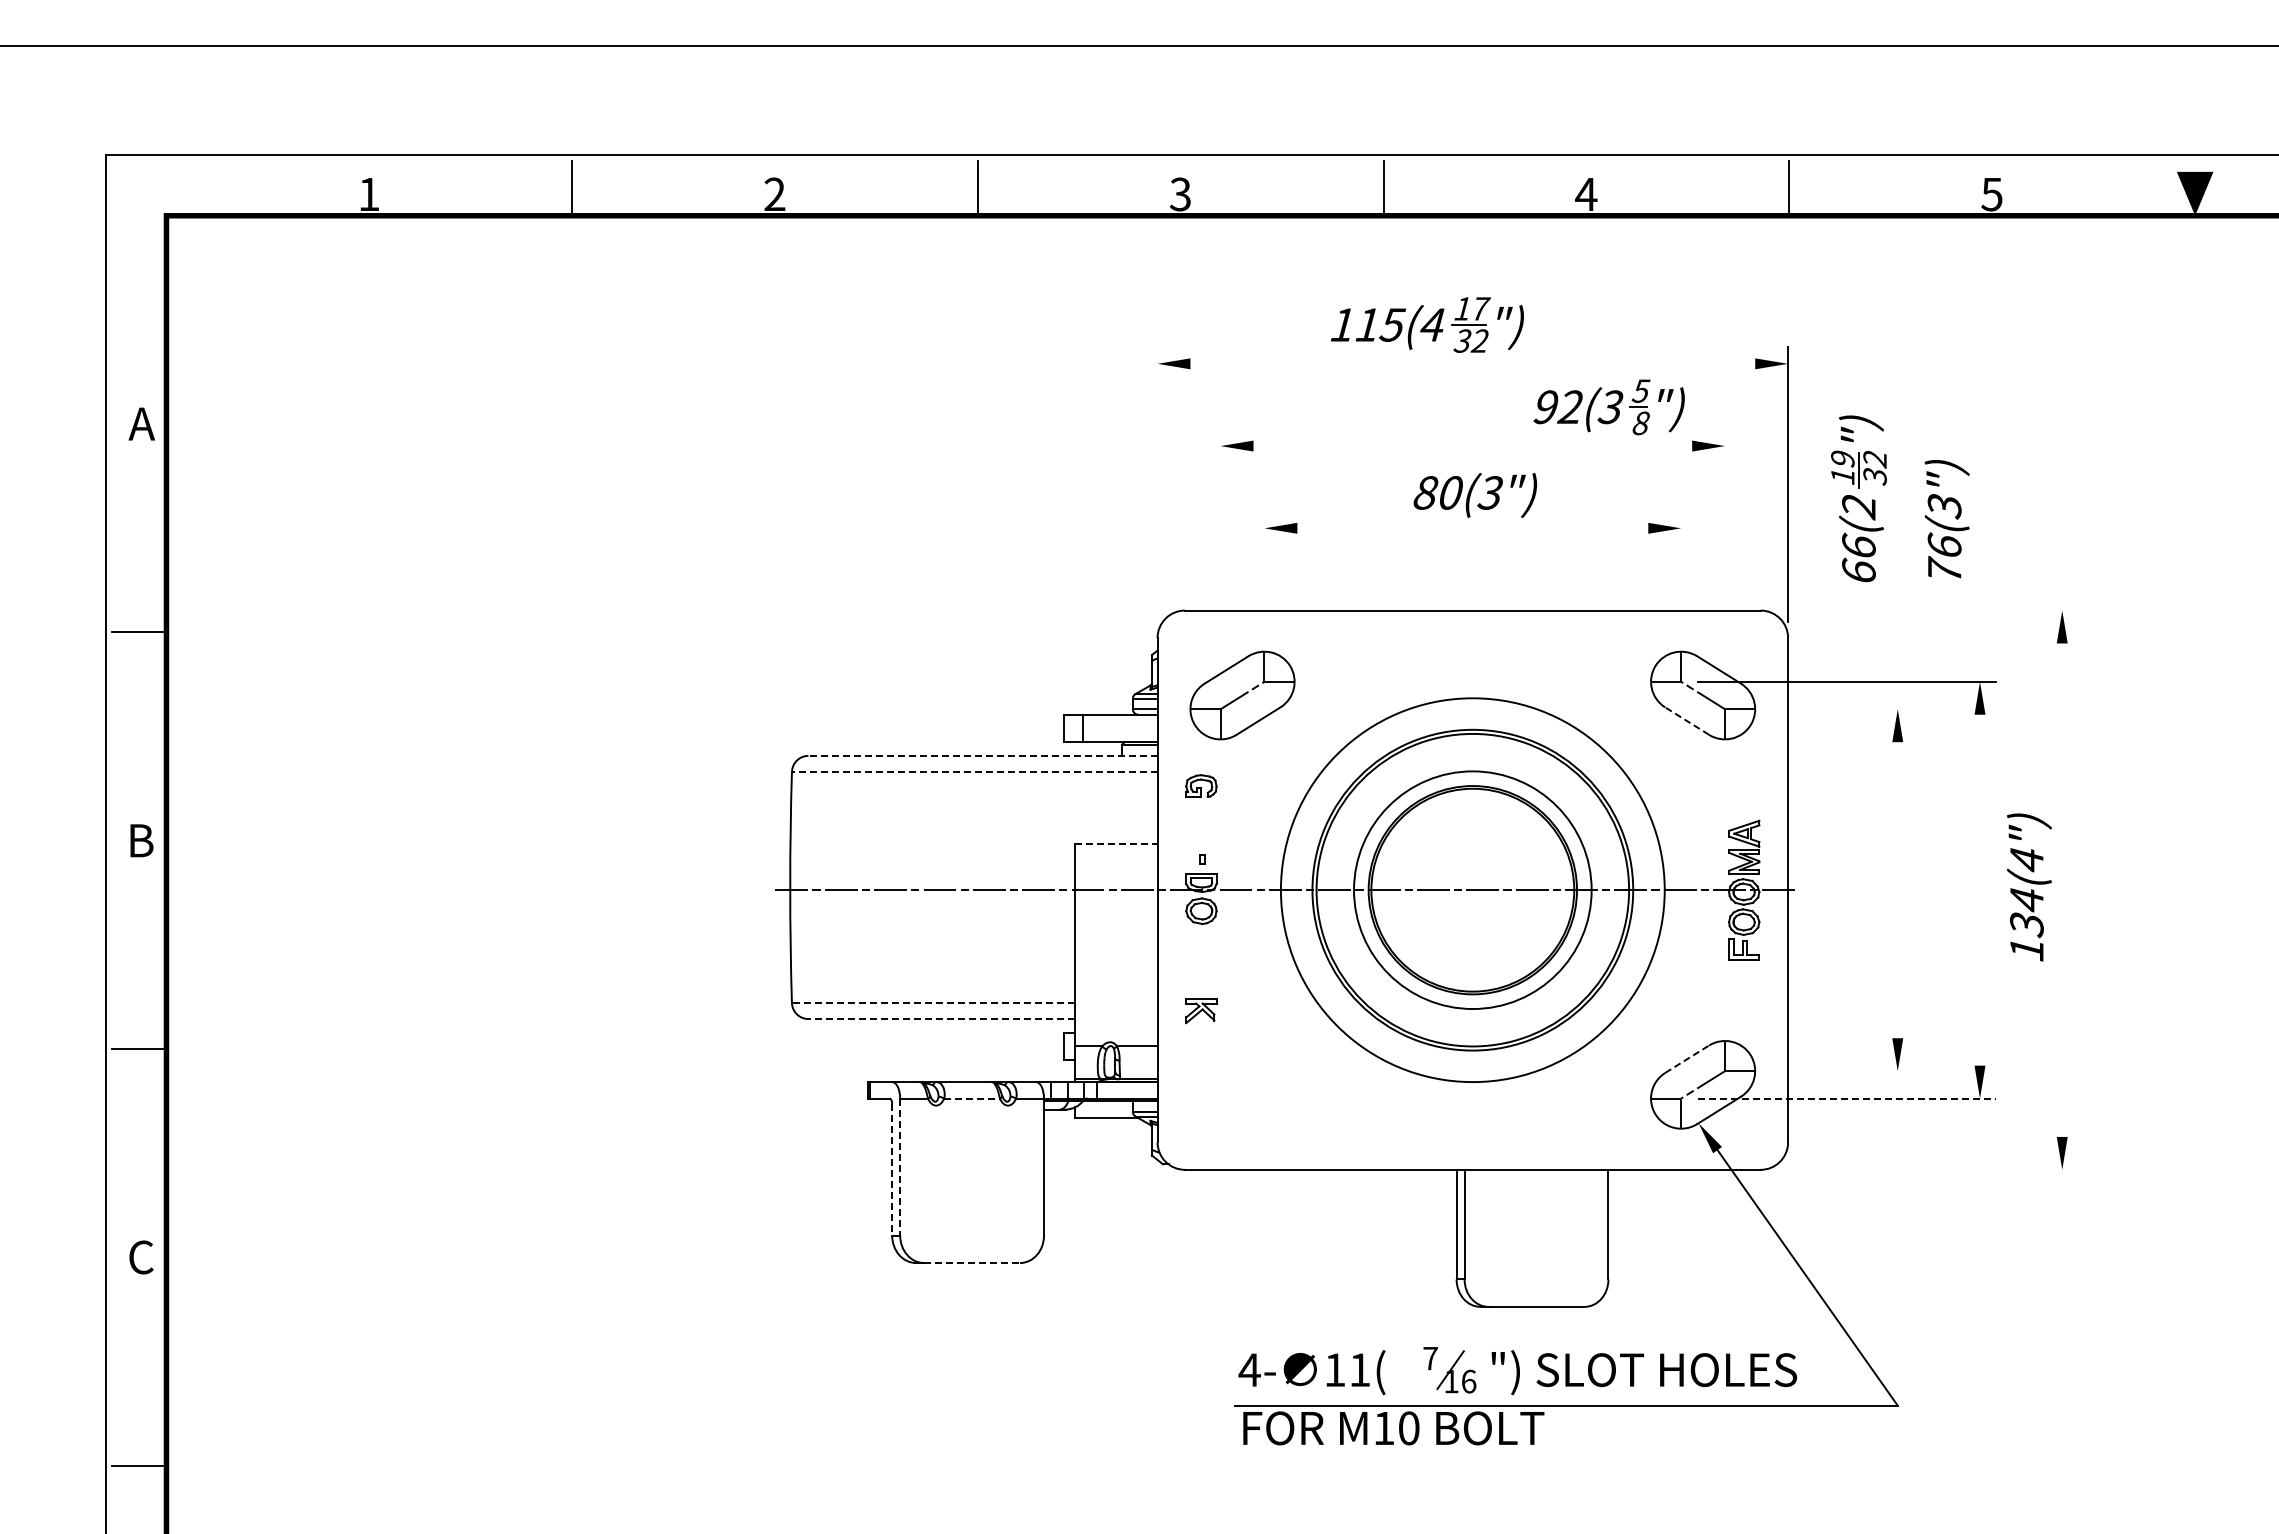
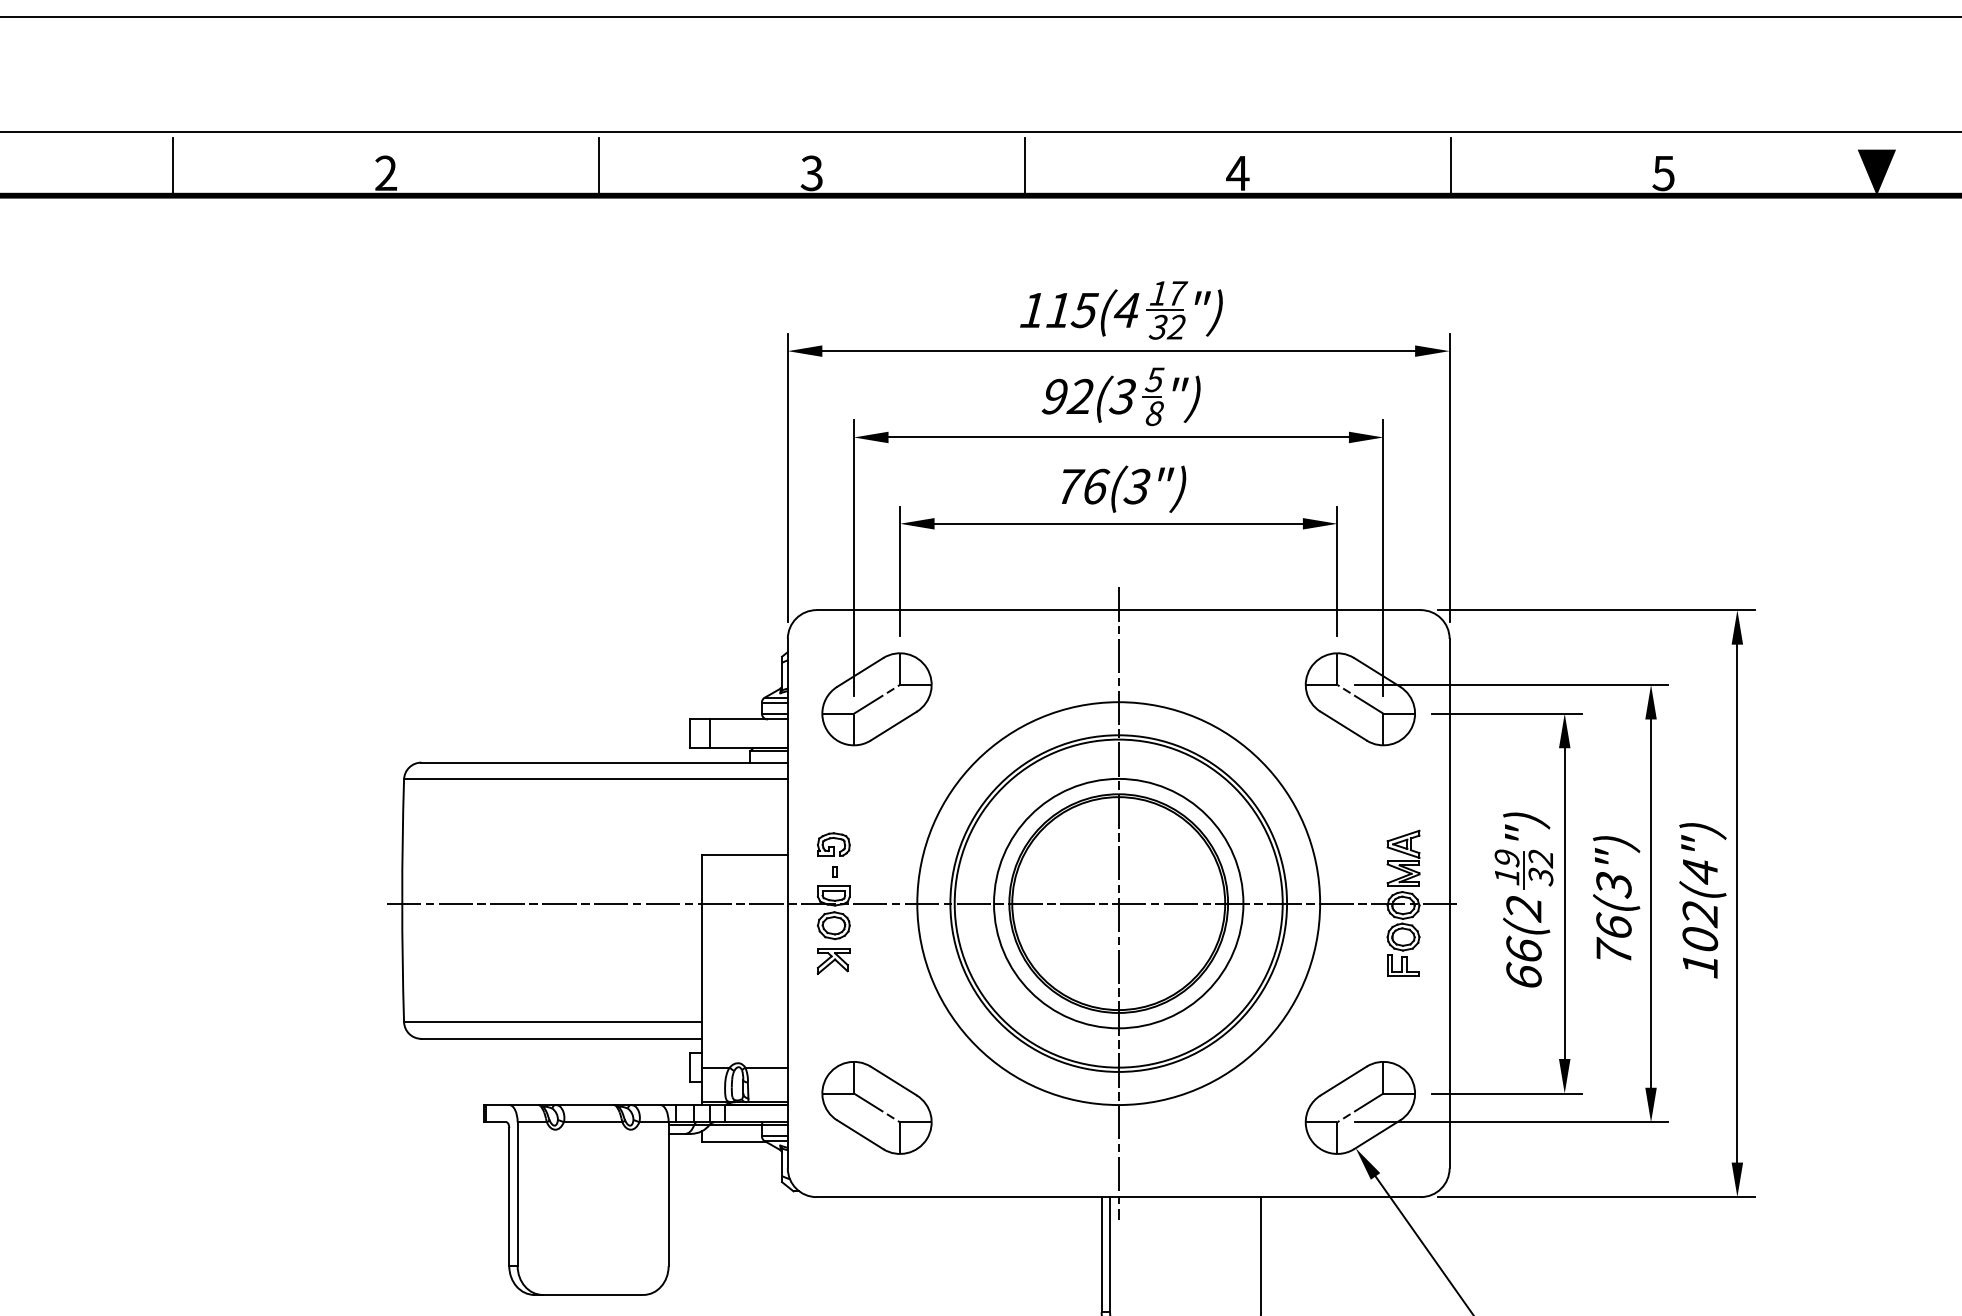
part: (1427, 324) -> (1121, 309), moved
line: (1472, 363) -> (1118, 350), added
part: (1608, 407) -> (1120, 396), moved
line: (1472, 446) -> (1118, 437), added
line: (1157, 484) -> (787, 477), added
text: (1438, 492) -> (1082, 486), 80(3") -> 76(3")
part: (1858, 498) -> (1523, 899), moved
text: (1946, 519) -> (1615, 898), moved
line: (1472, 528) -> (1118, 523), added
line: (1220, 560) -> (853, 557), added
line: (1725, 560) -> (1383, 557), added
line: (1264, 573) -> (900, 571), added
line: (1681, 573) -> (1337, 571), added
line: (1927, 610) -> (1595, 610), added
line: (1842, 709) -> (1506, 713), added
line: (1687, 721) -> (1344, 726), dashed -> solid
line: (982, 755) -> (604, 762), dashed -> solid
line: (974, 771) -> (595, 779), dashed -> solid
part: (1201, 785) -> (833, 844), moved
line: (1116, 843) -> (744, 854), dashed -> solid
line: (1472, 889) -> (1118, 902), added
line: (1980, 889) -> (1651, 902), added
line: (2062, 889) -> (1737, 902), added
line: (1897, 890) -> (1564, 903), added
text: (2026, 913) -> (1699, 928), 134(4") -> 102(4")
line: (933, 1003) -> (552, 1022), dashed -> solid
part: (1201, 1011) -> (833, 961), moved
line: (941, 1019) -> (561, 1039), dashed -> solid
line: (1687, 1059) -> (1344, 1081), dashed -> solid
line: (1842, 1071) -> (1506, 1093), added
part: (1242, 1084) -> (876, 1107), added
line: (972, 1098) -> (593, 1122), dashed -> solid
line: (1847, 1098) -> (1511, 1122), dashed -> solid
line: (900, 1167) -> (518, 1194), dashed -> solid
line: (892, 1169) -> (509, 1196), dashed -> solid
line: (1927, 1169) -> (1595, 1196), added
line: (972, 1263) -> (593, 1295), dashed -> solid

